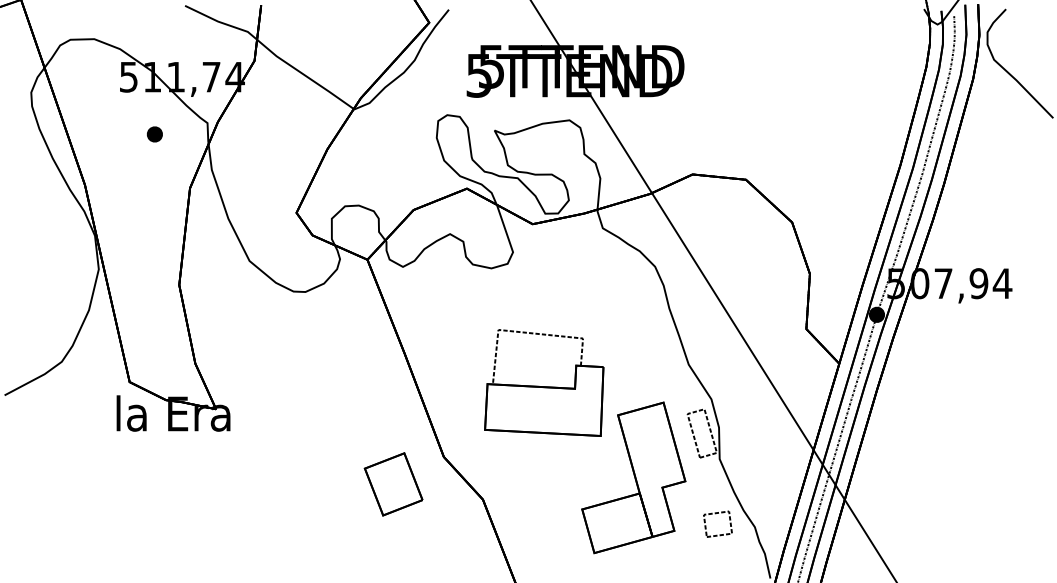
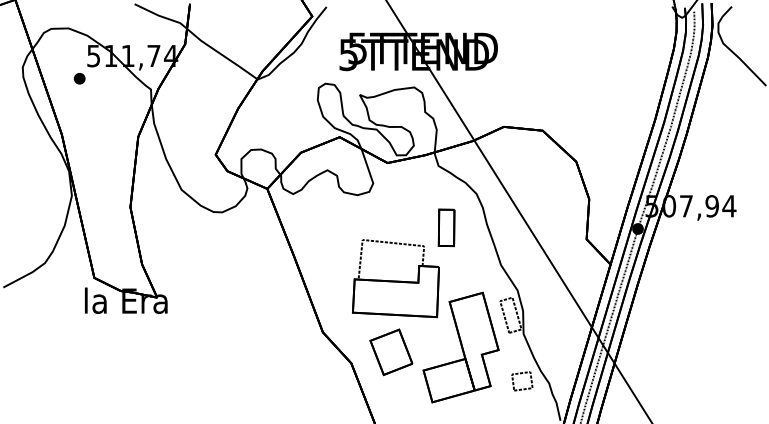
part: (154, 134) -> (79, 78), moved
part: (613, 312) -> (446, 227), added
part: (393, 484) -> (391, 352), moved

